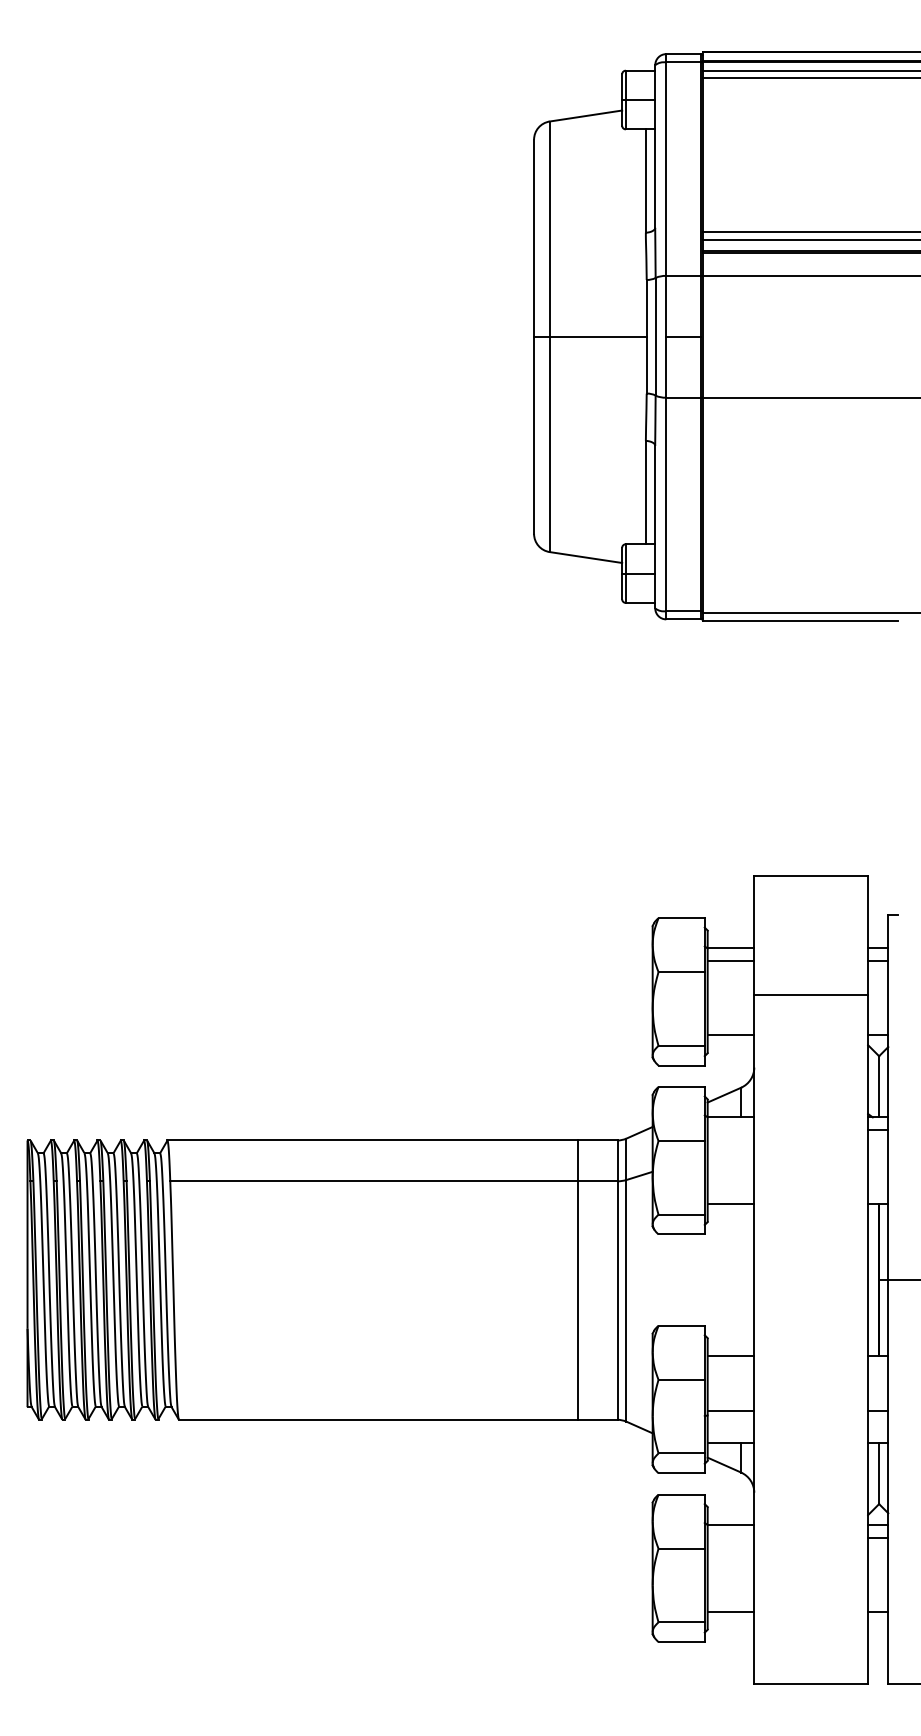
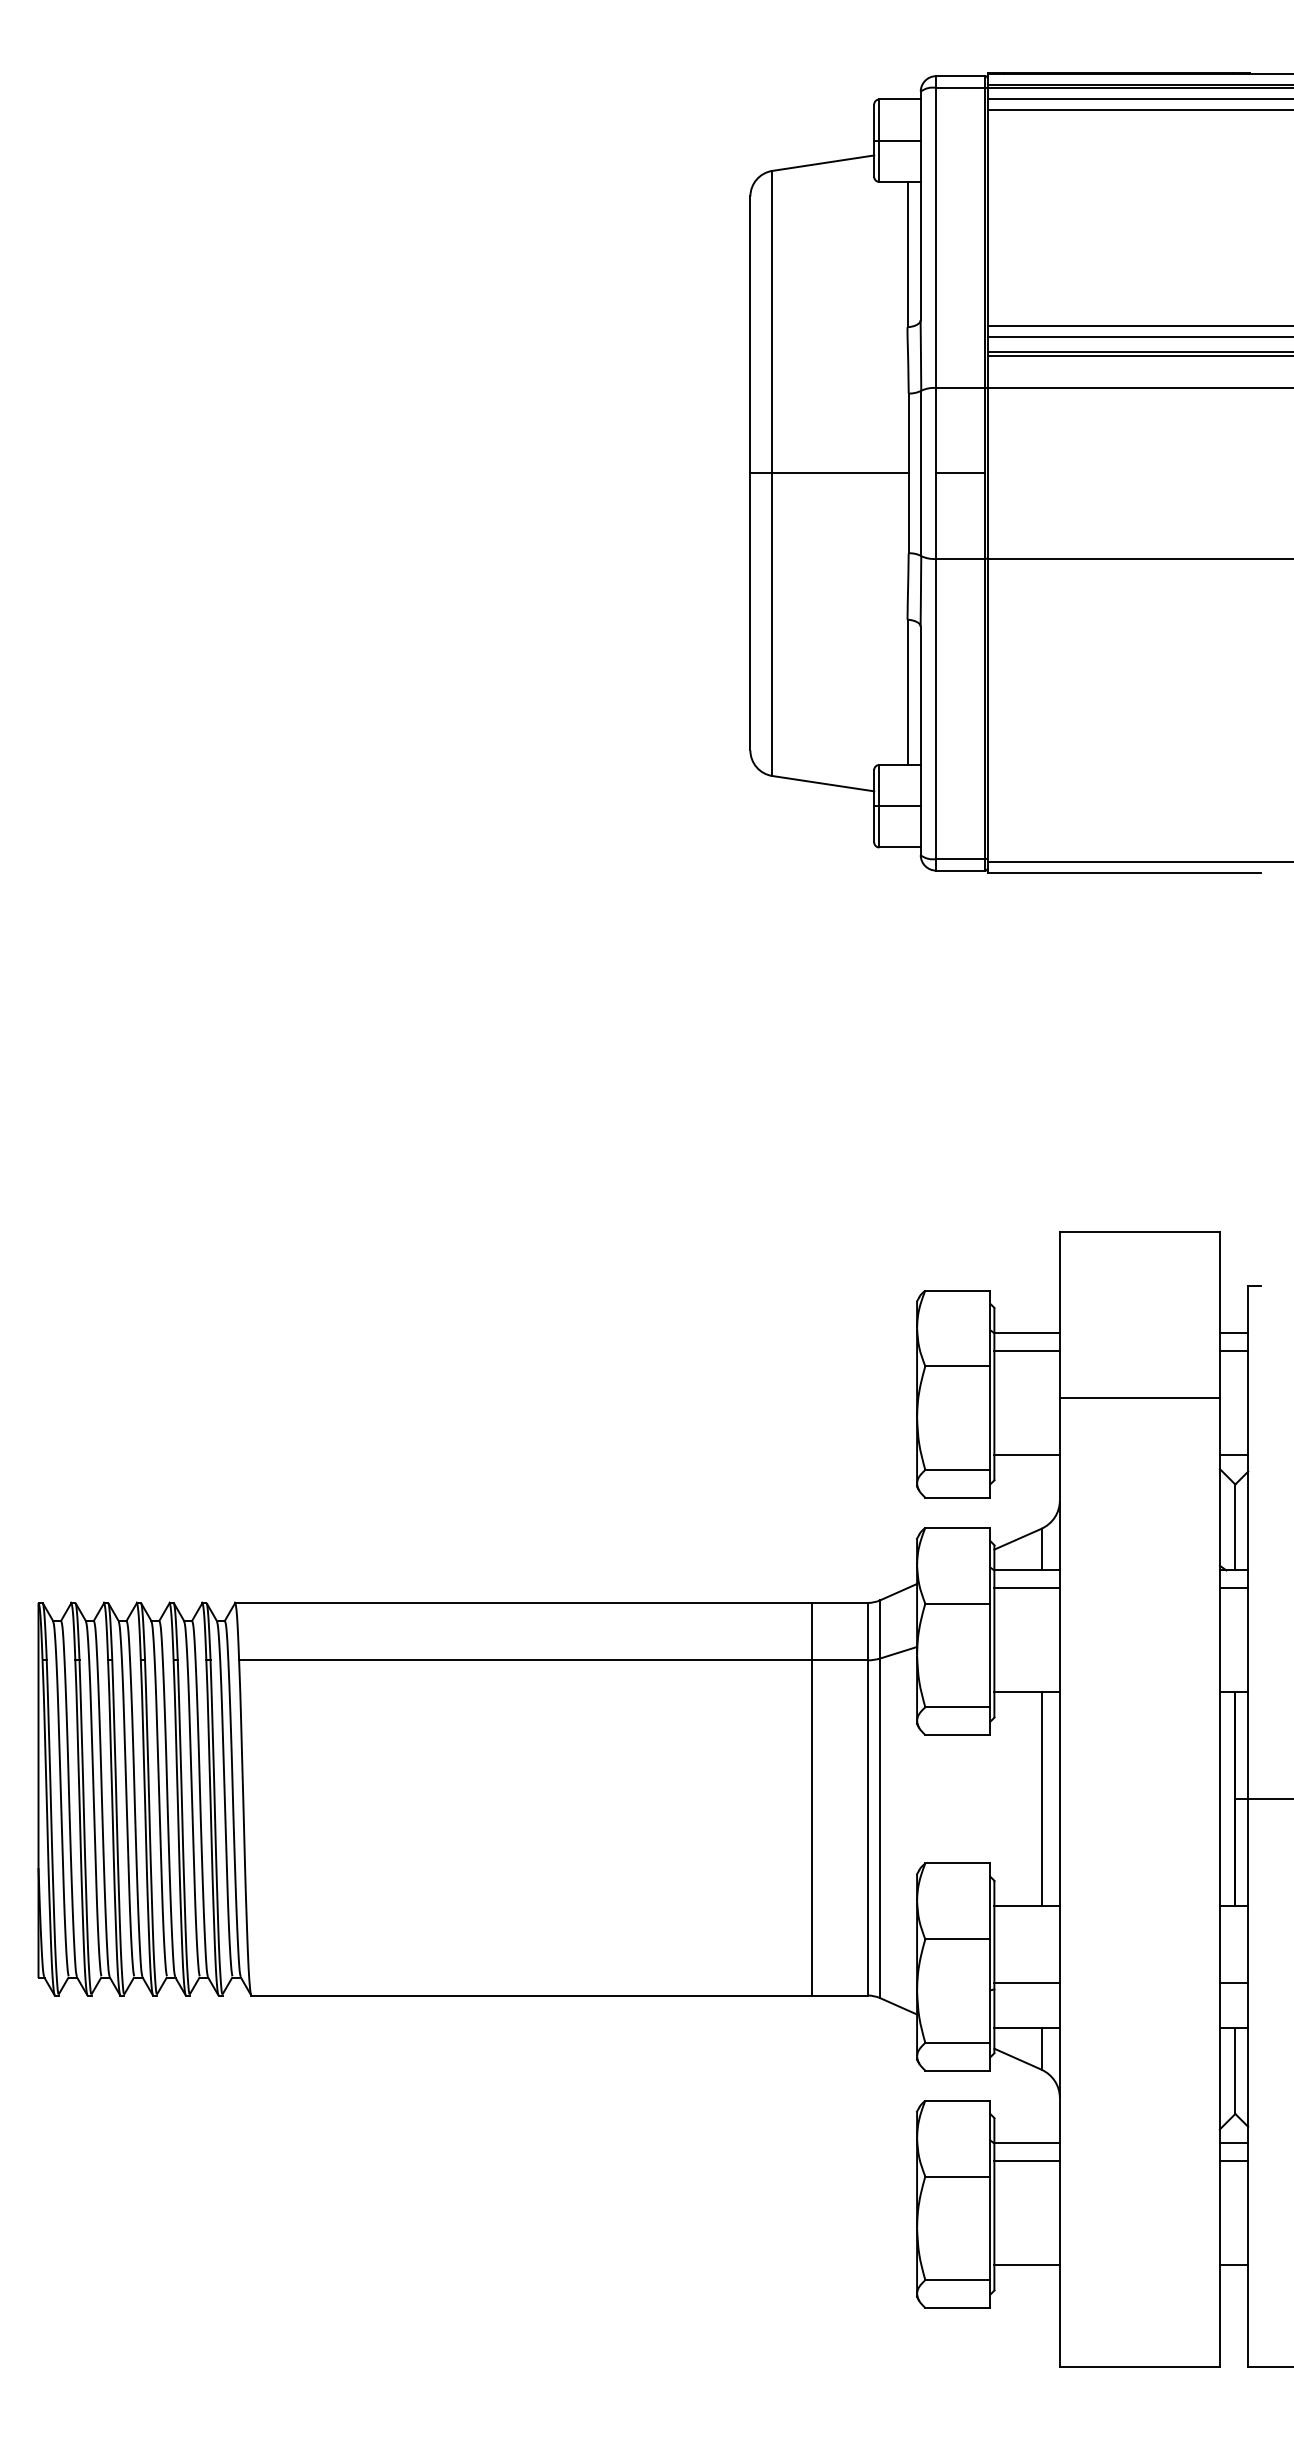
line: (730, 1130) -> (1026, 1588), added
line: (741, 1280) -> (1041, 1799), added
line: (730, 1537) -> (1026, 2160), added

